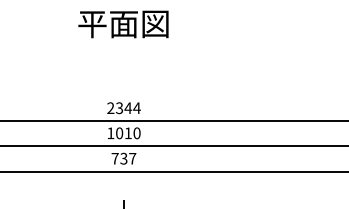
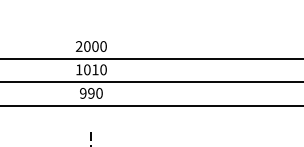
text: (128, 108) -> (95, 46), 2344 -> 2000
text: (123, 158) -> (90, 93), 737 -> 990

